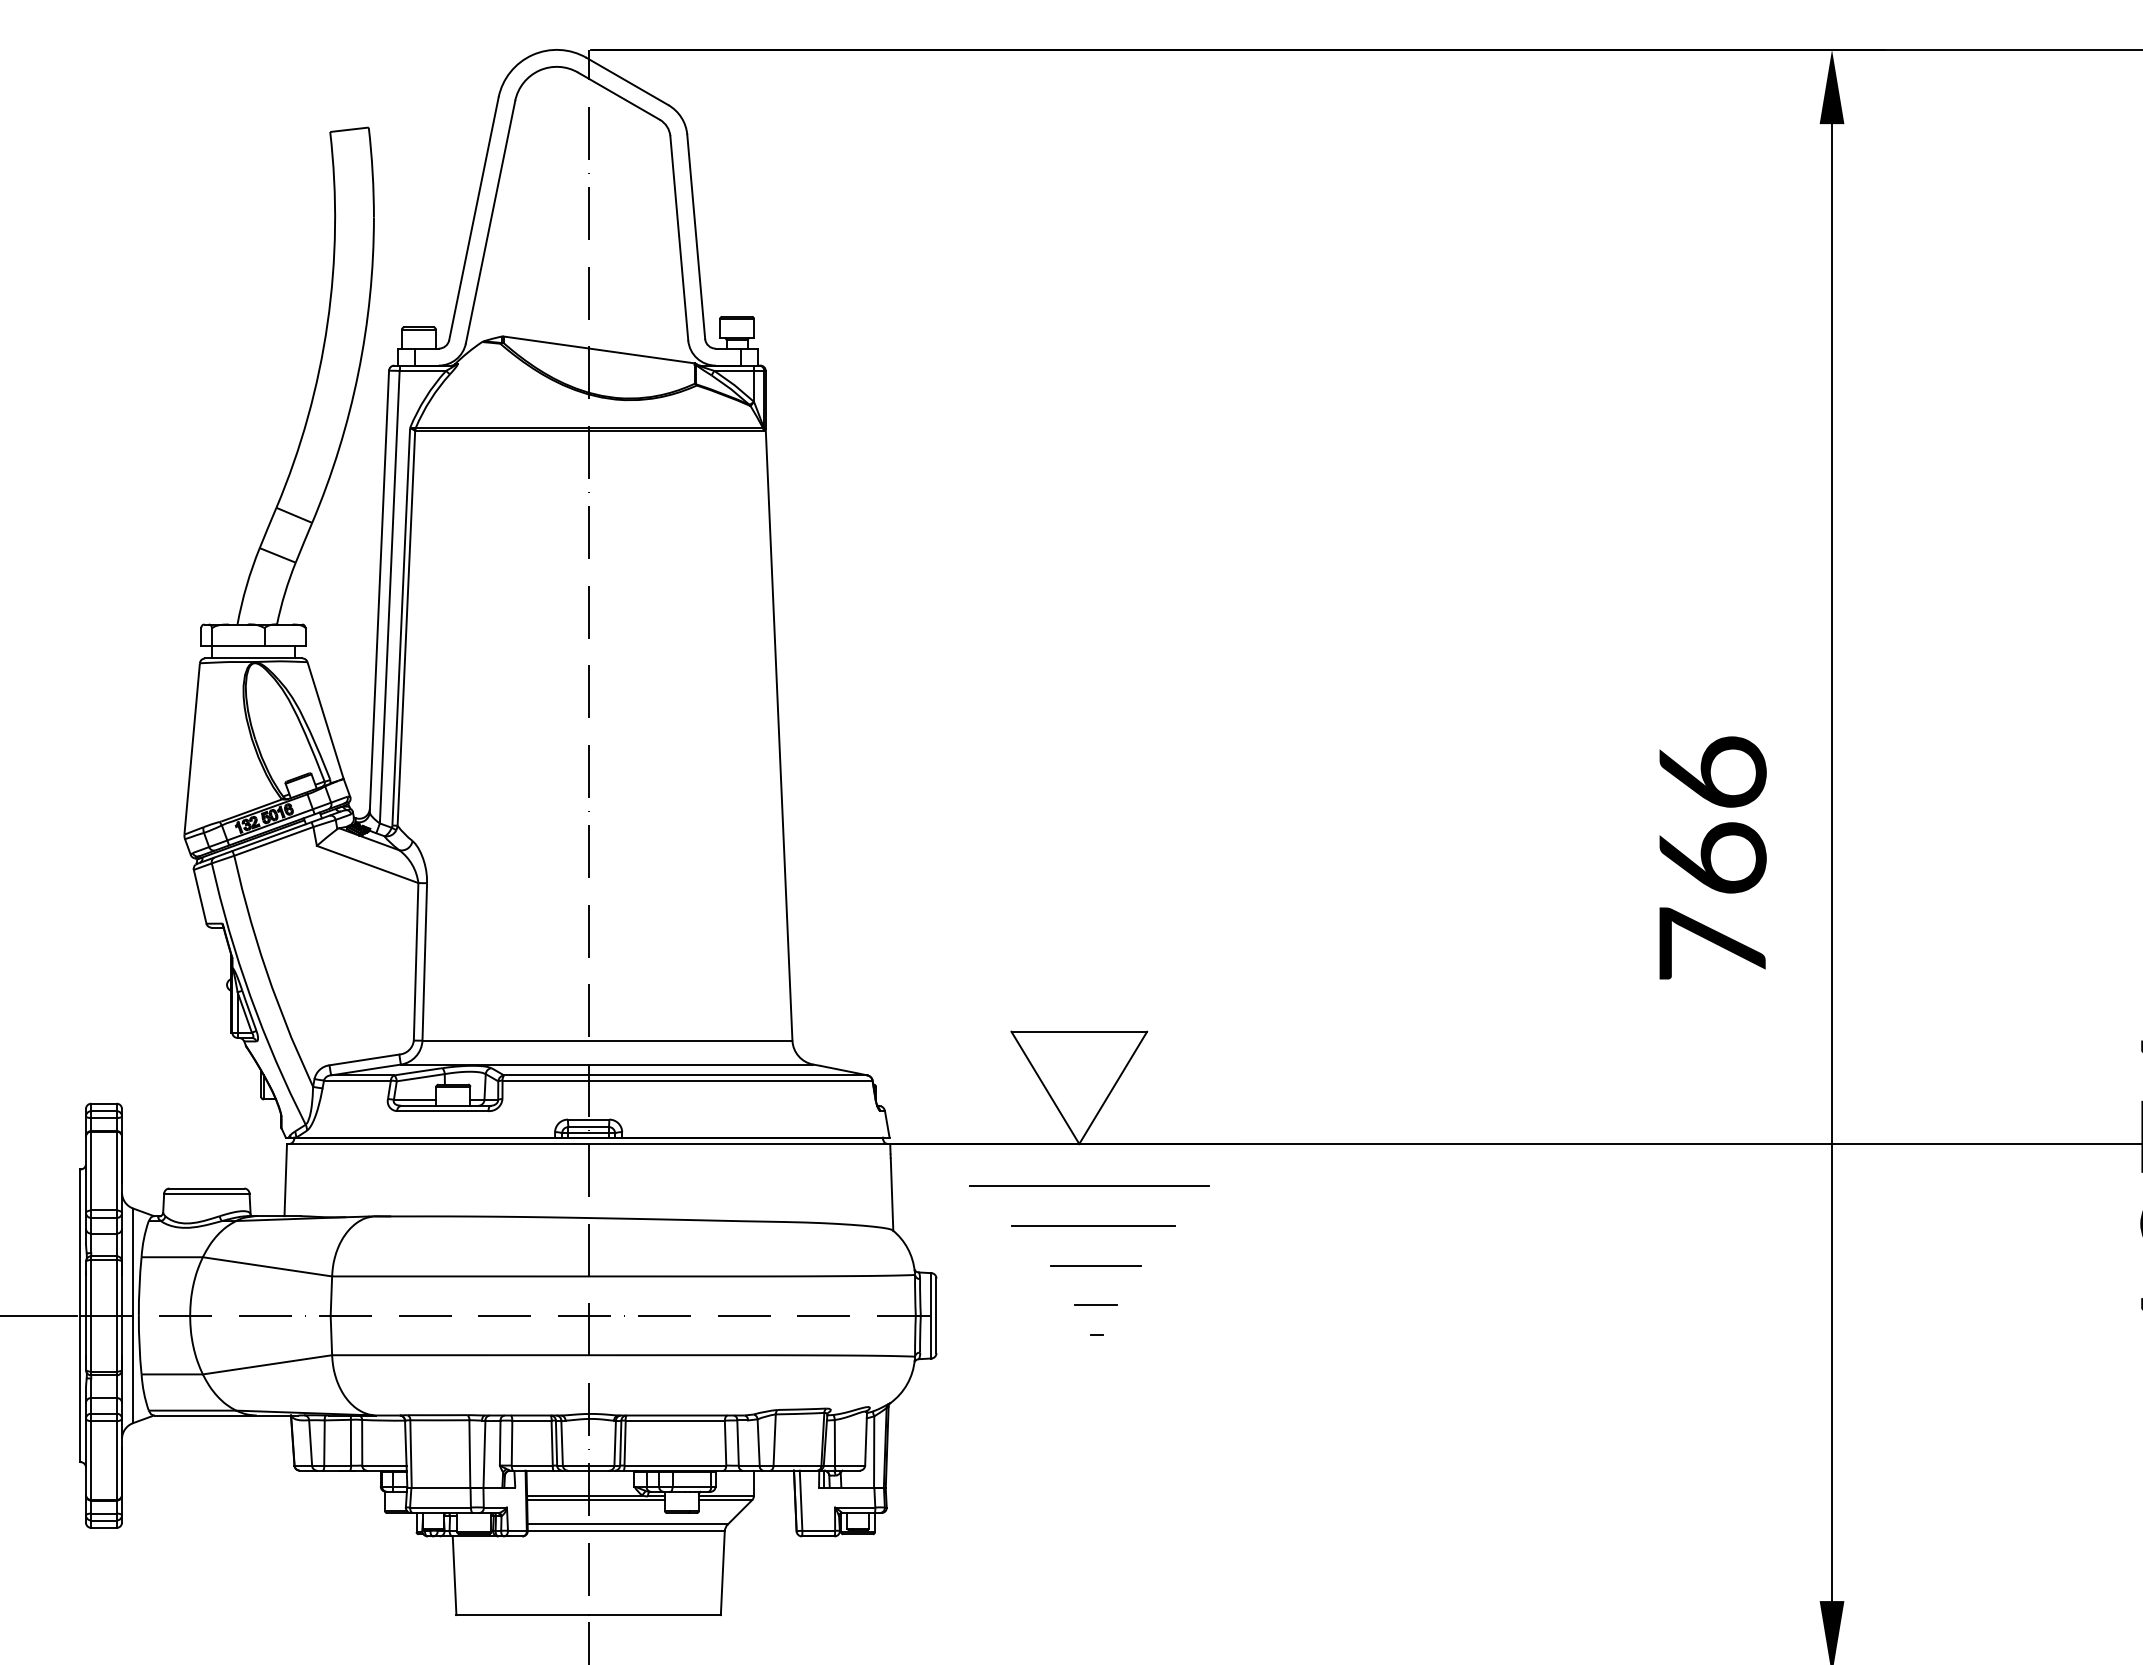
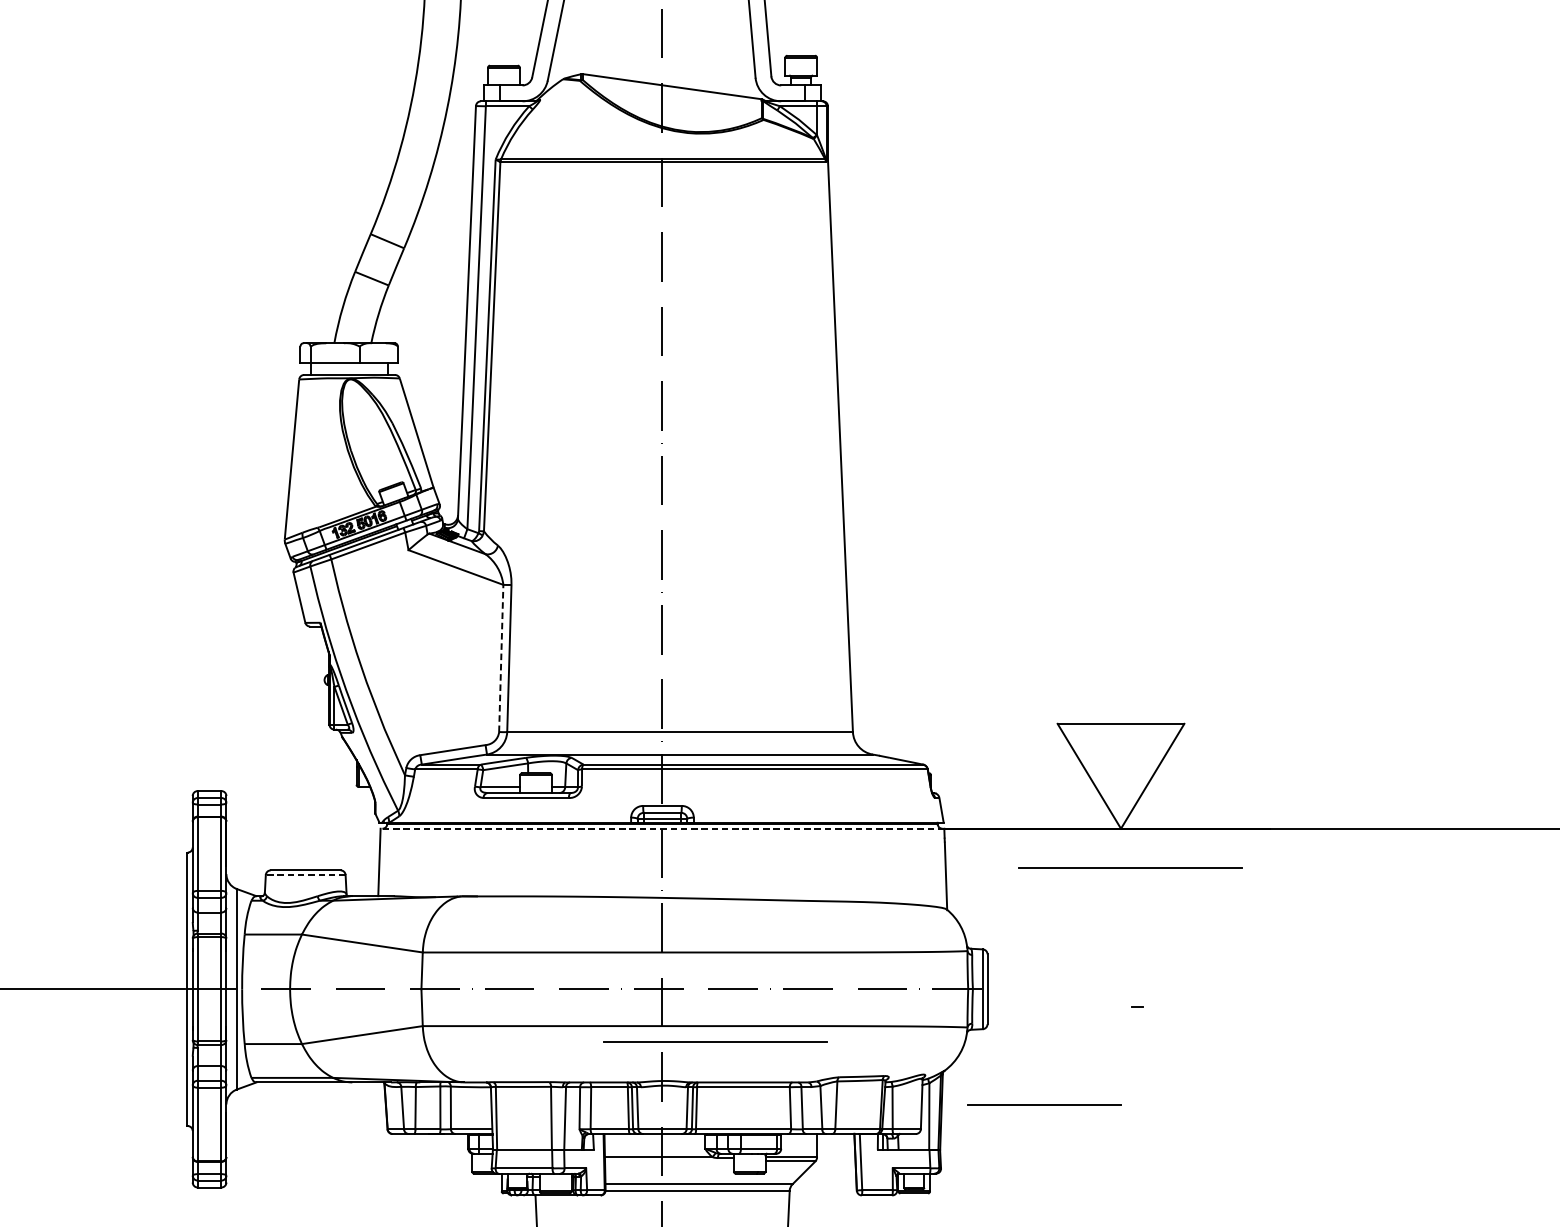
line: (416, 961) -> (501, 658), solid -> dashed
line: (588, 1144) -> (662, 829), solid -> dashed
line: (206, 1193) -> (305, 874), solid -> dashed
line: (1093, 1225) -> (1044, 1103), moved
line: (1096, 1265) -> (1137, 942), removed
line: (1095, 1305) -> (1136, 979), removed
line: (645, 1371) -> (715, 1041), added
line: (595, 1500) -> (668, 1161), removed

